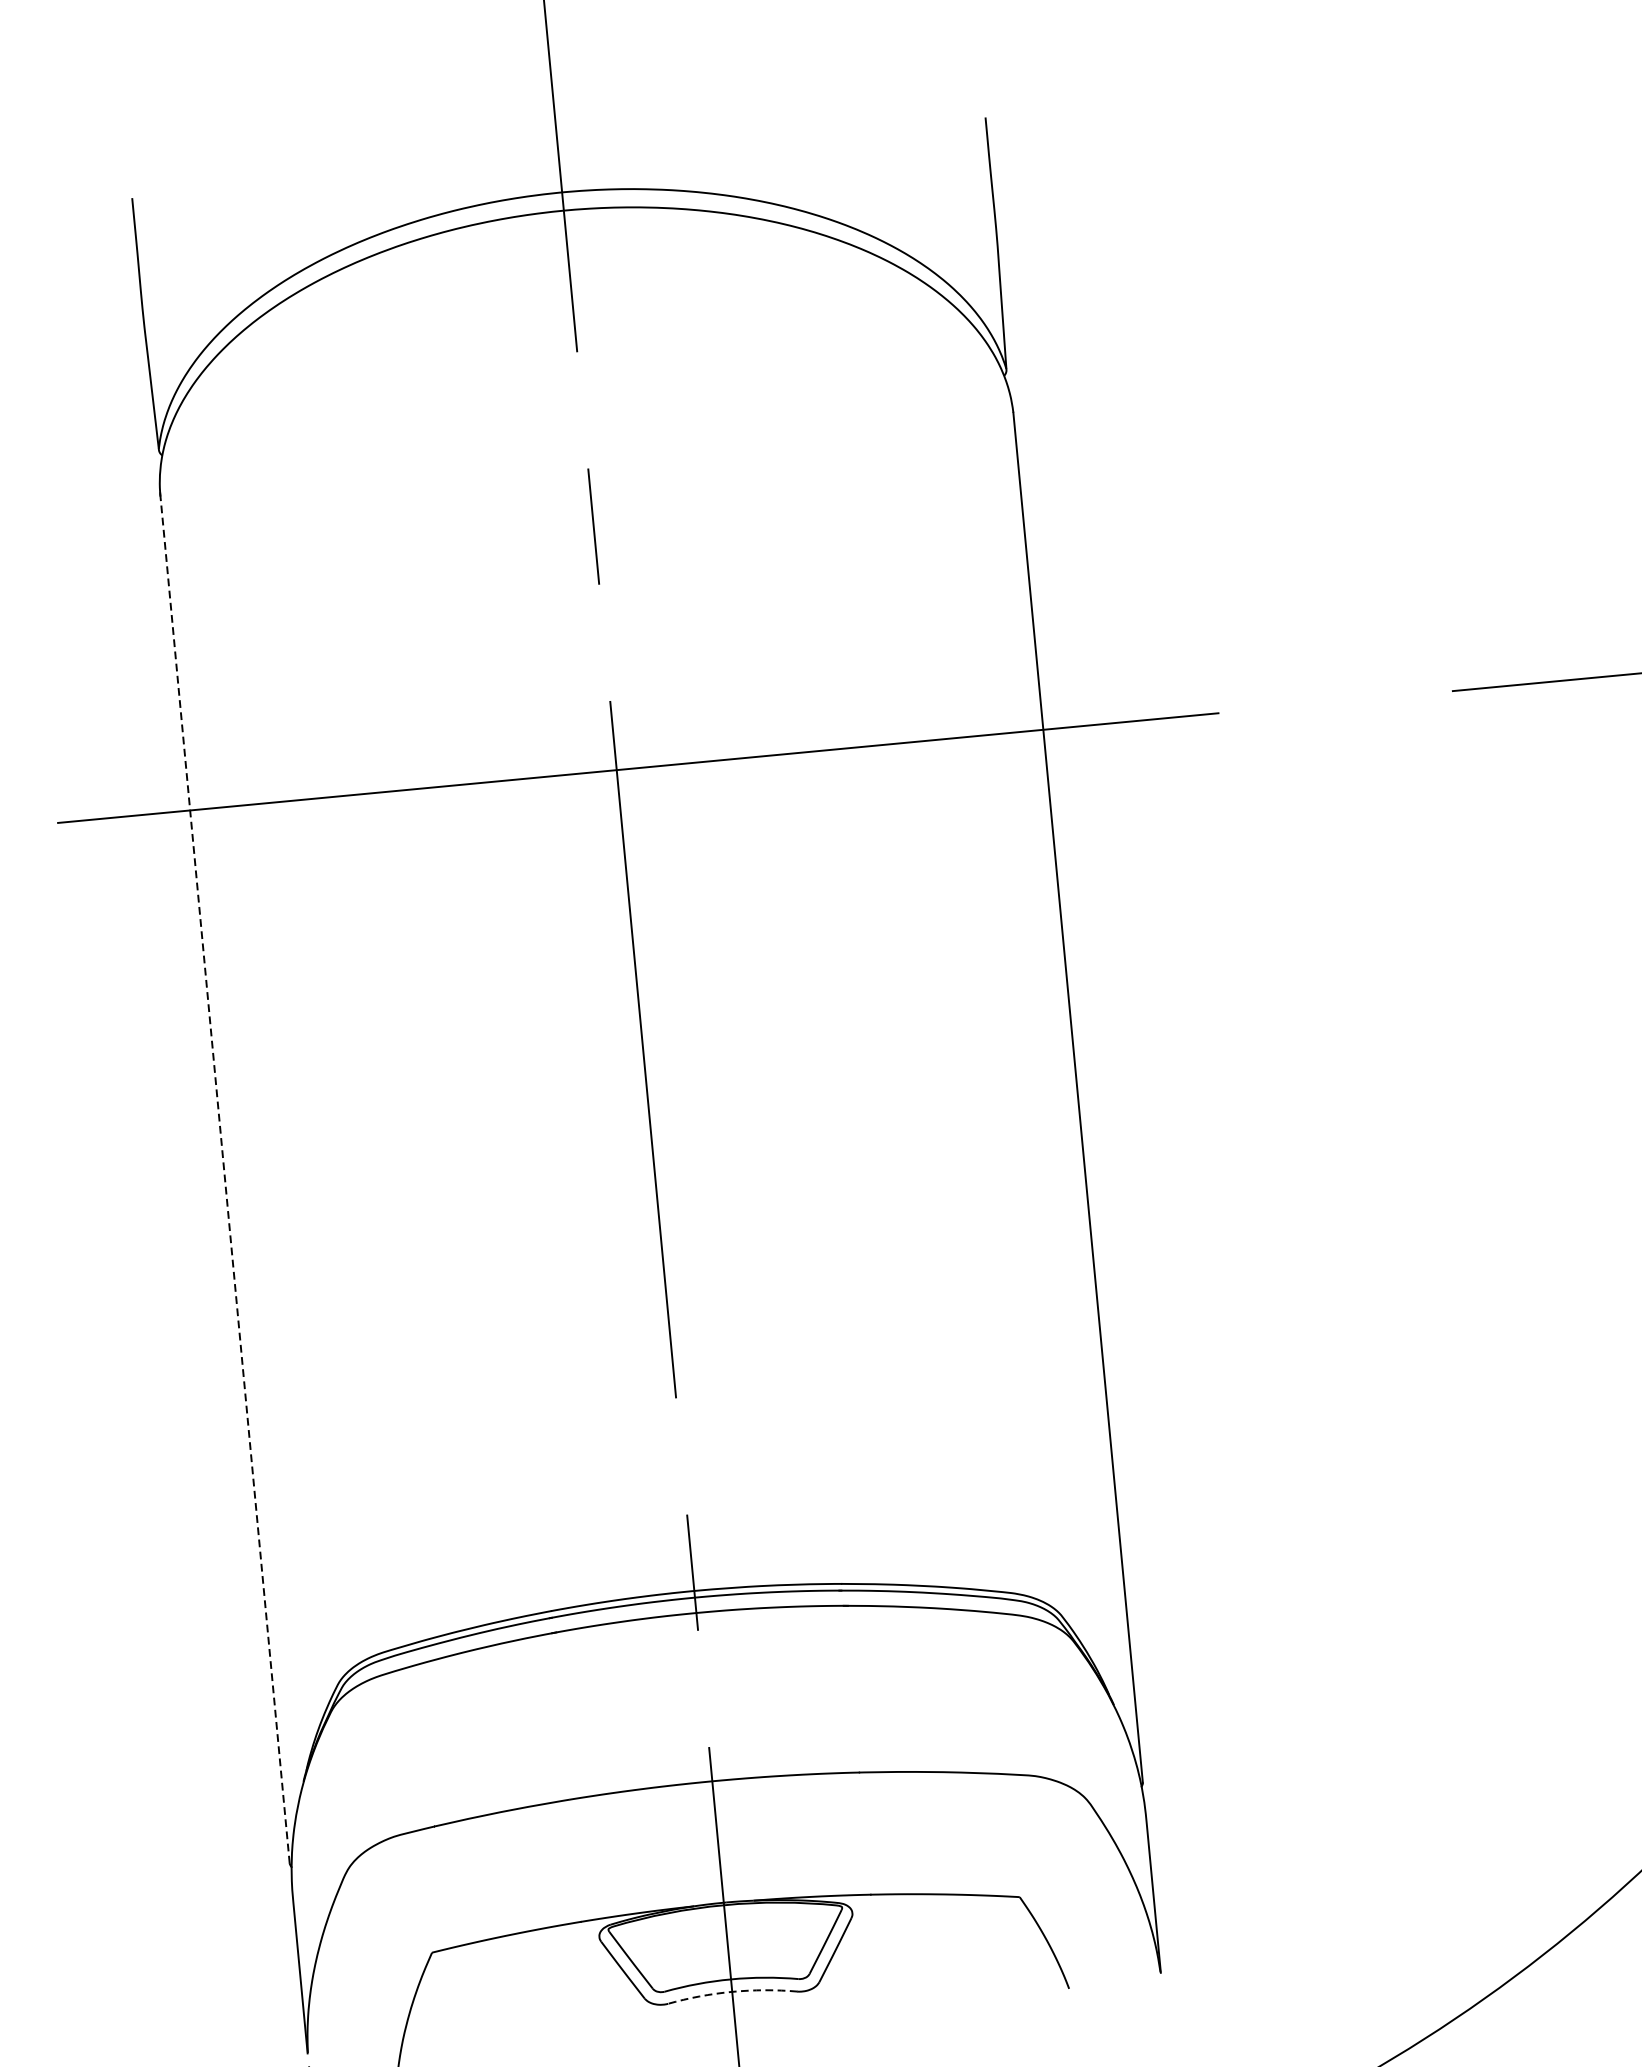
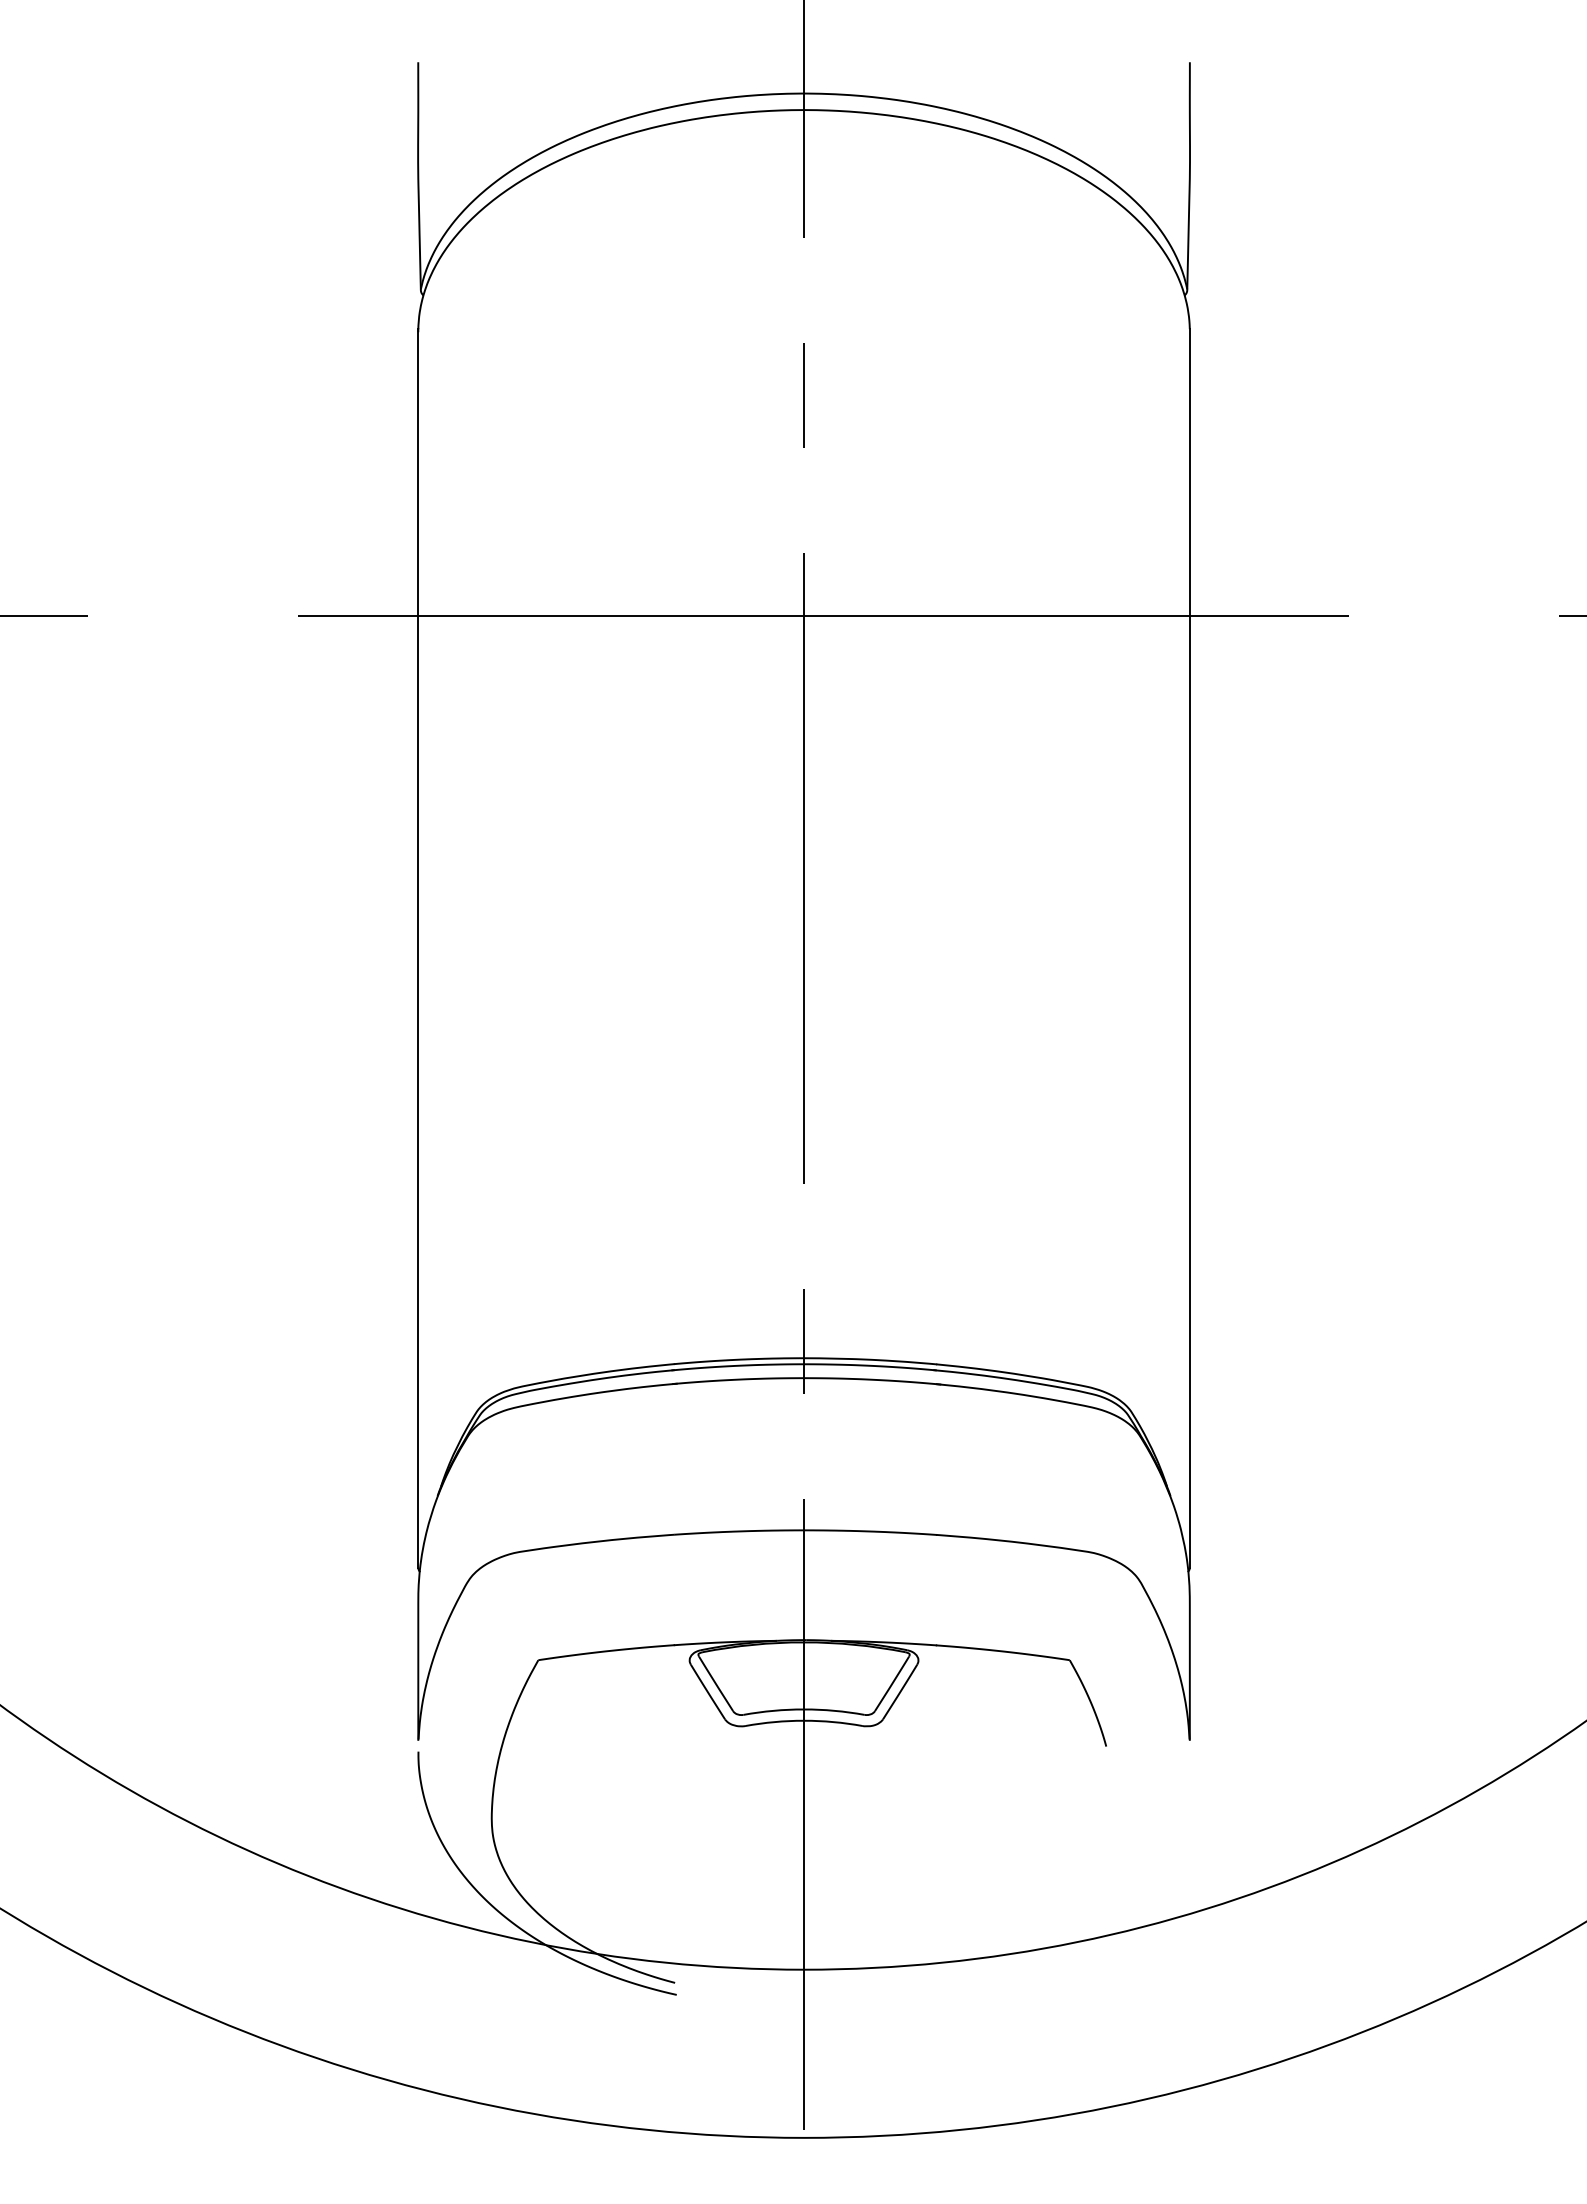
line: (225, 1179) -> (418, 949), dashed -> solid
arc: (732, 1991) -> (804, 1720), dashed -> solid

